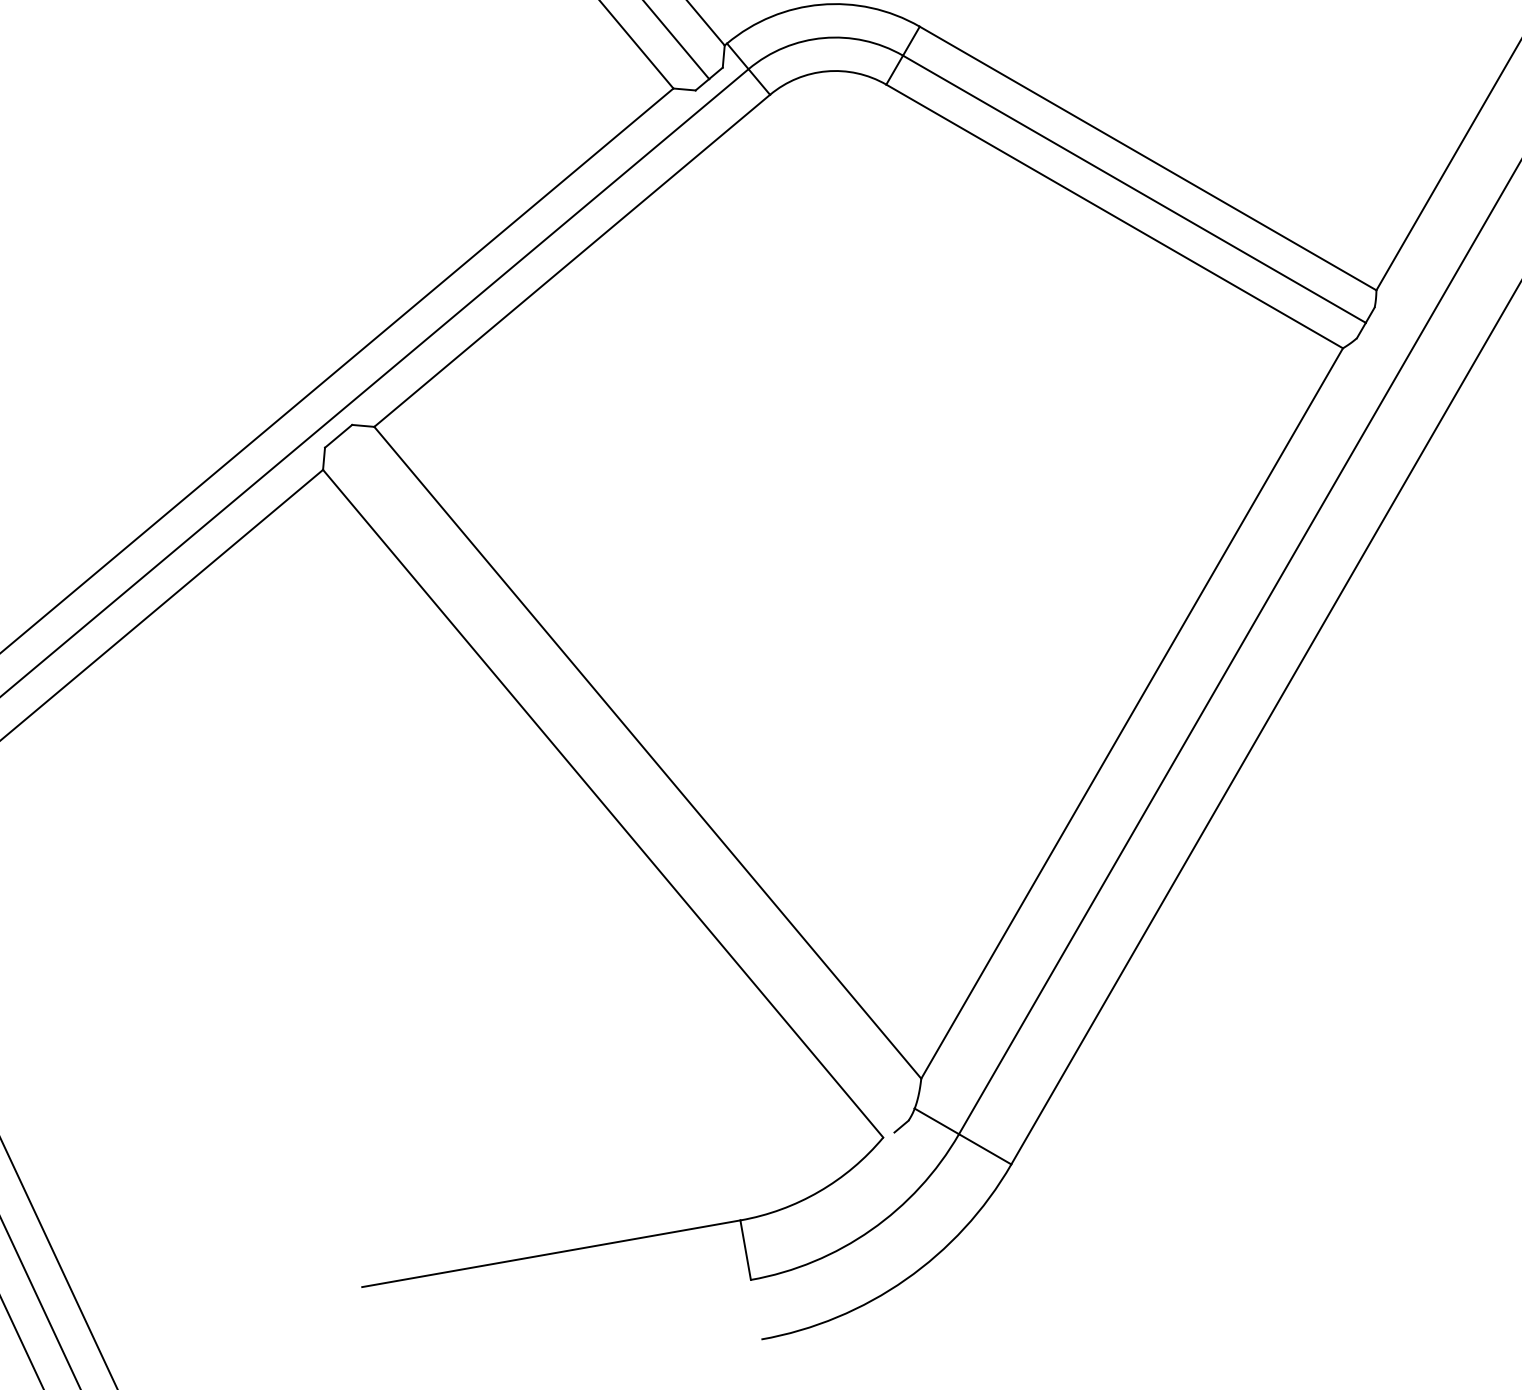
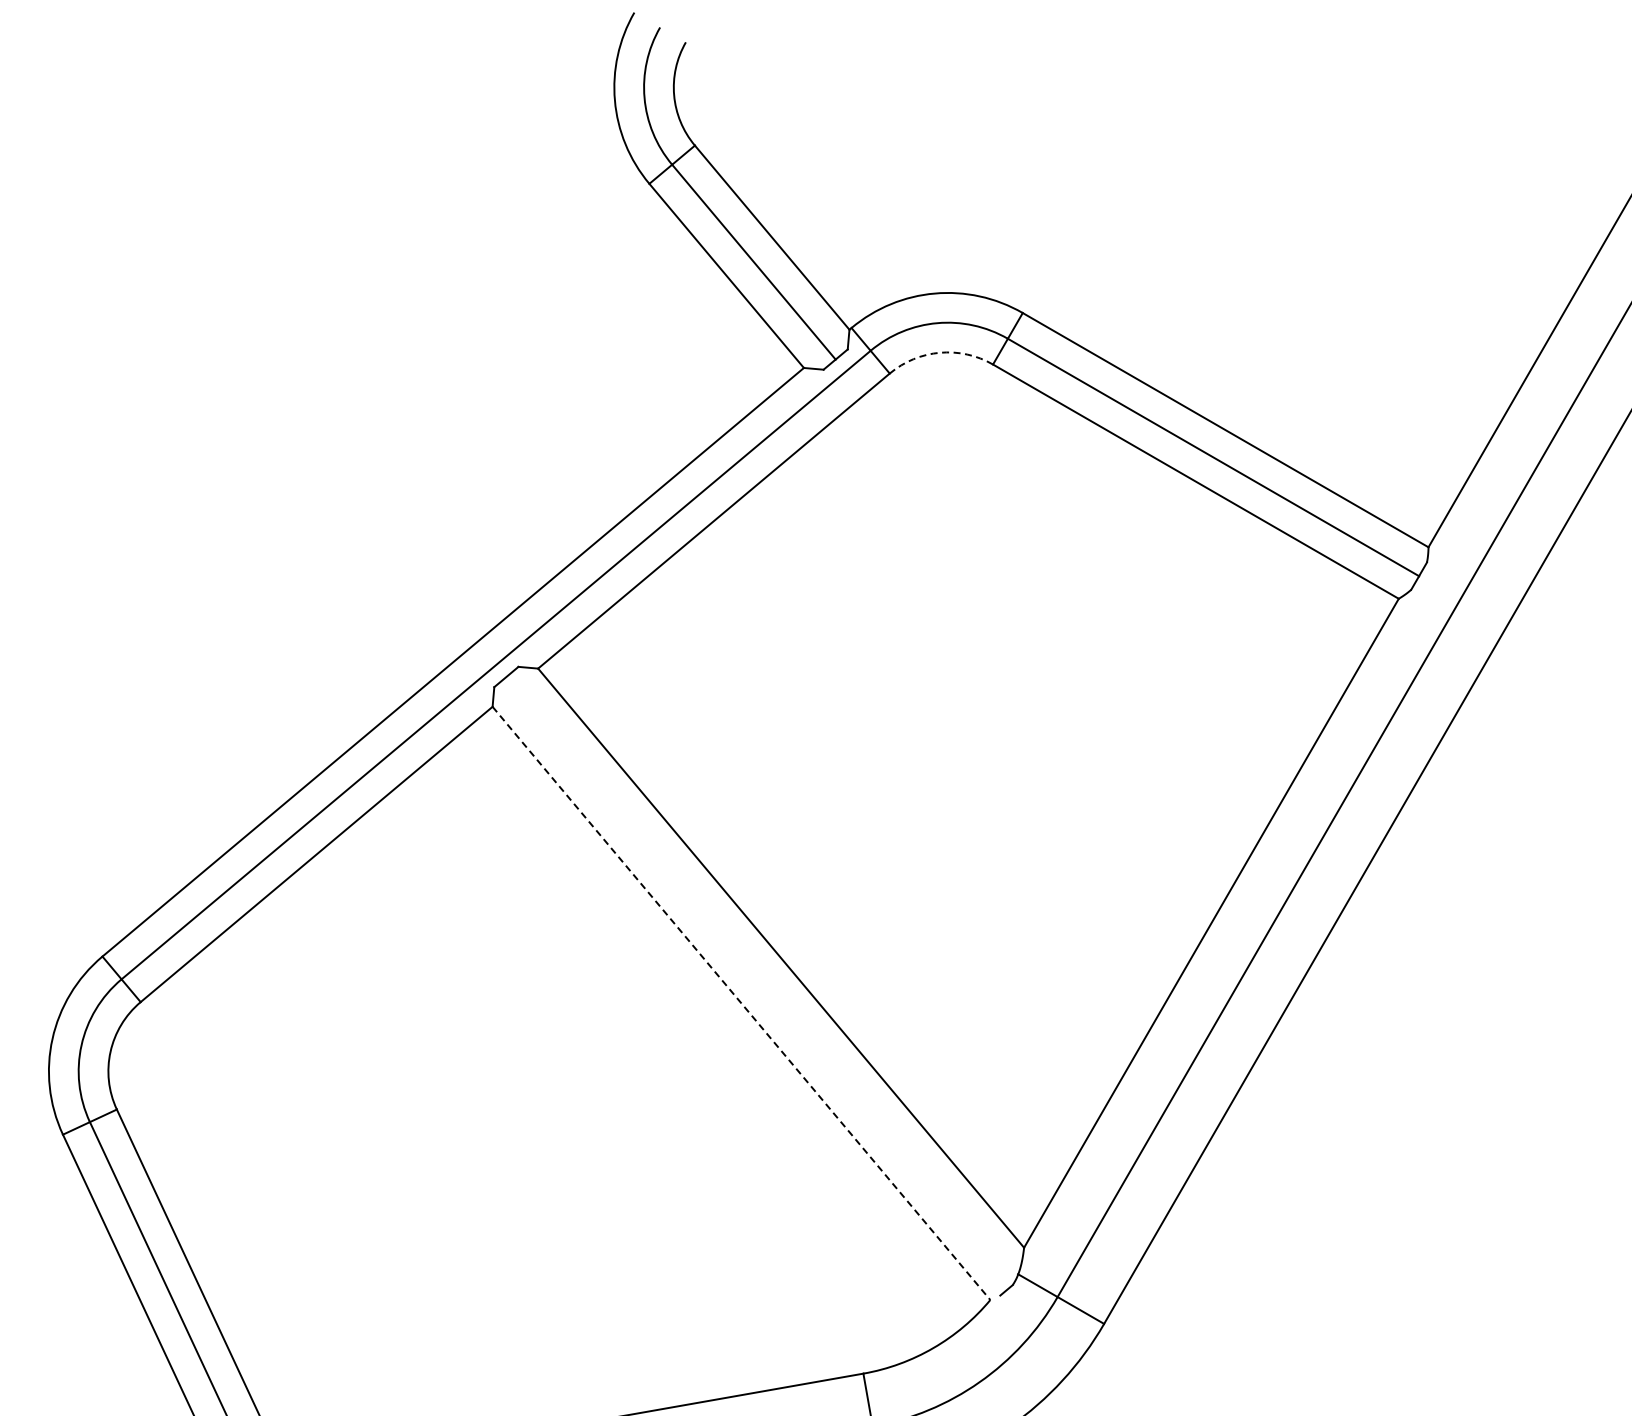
arc: (826, 71) -> (939, 352), solid -> dashed
line: (603, 803) -> (741, 1003), solid -> dashed

